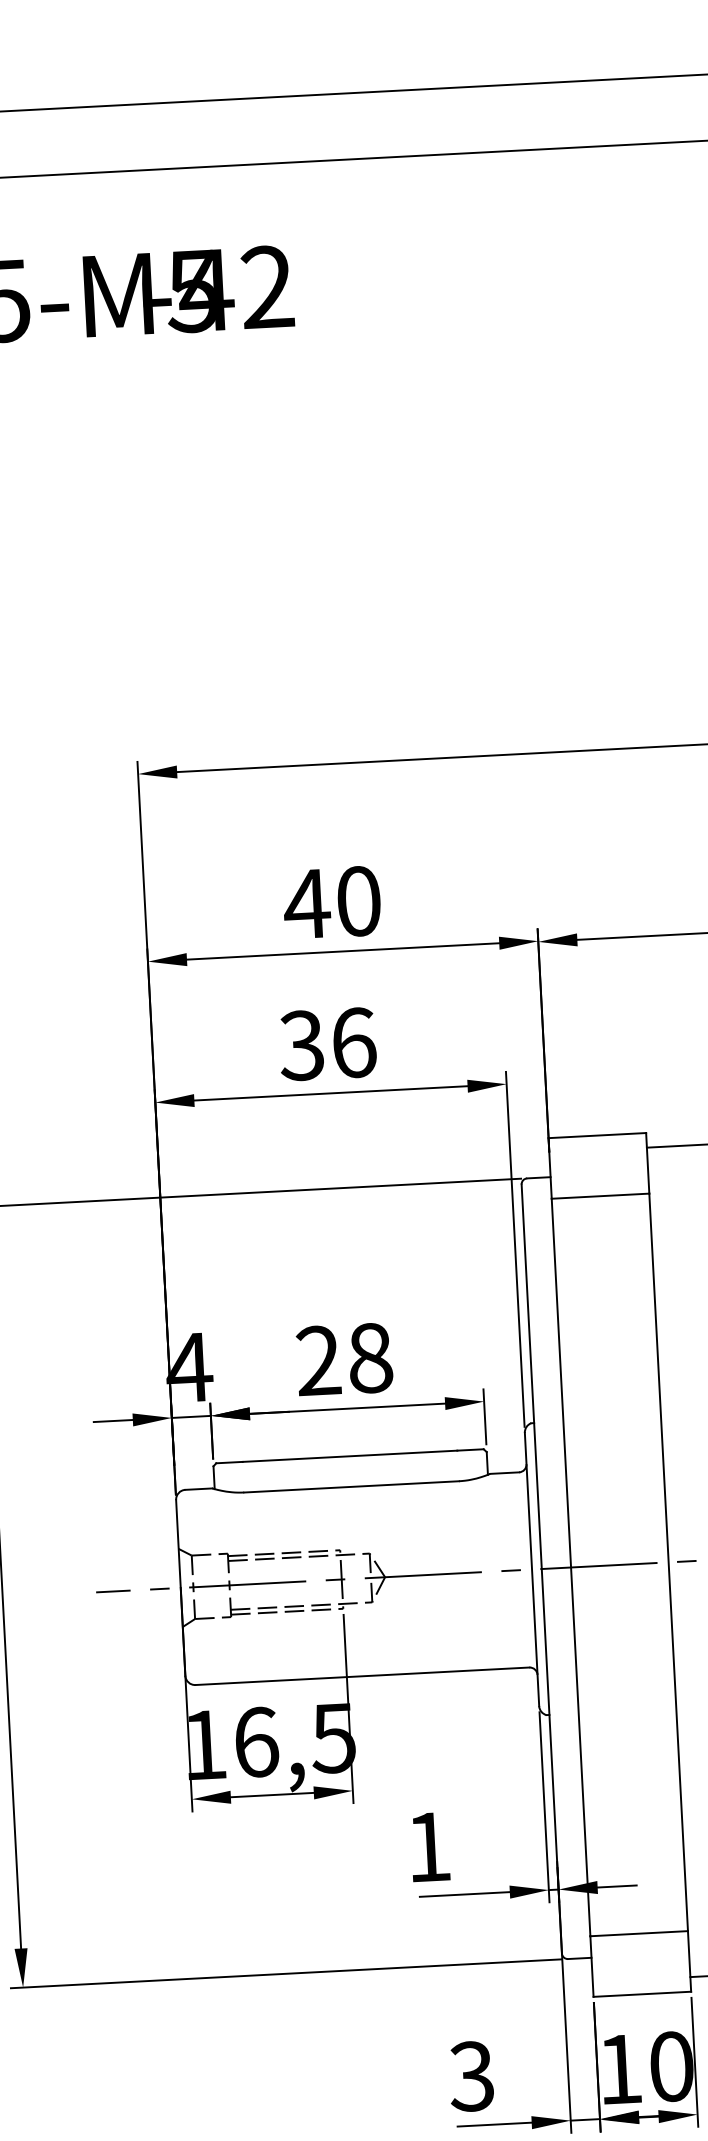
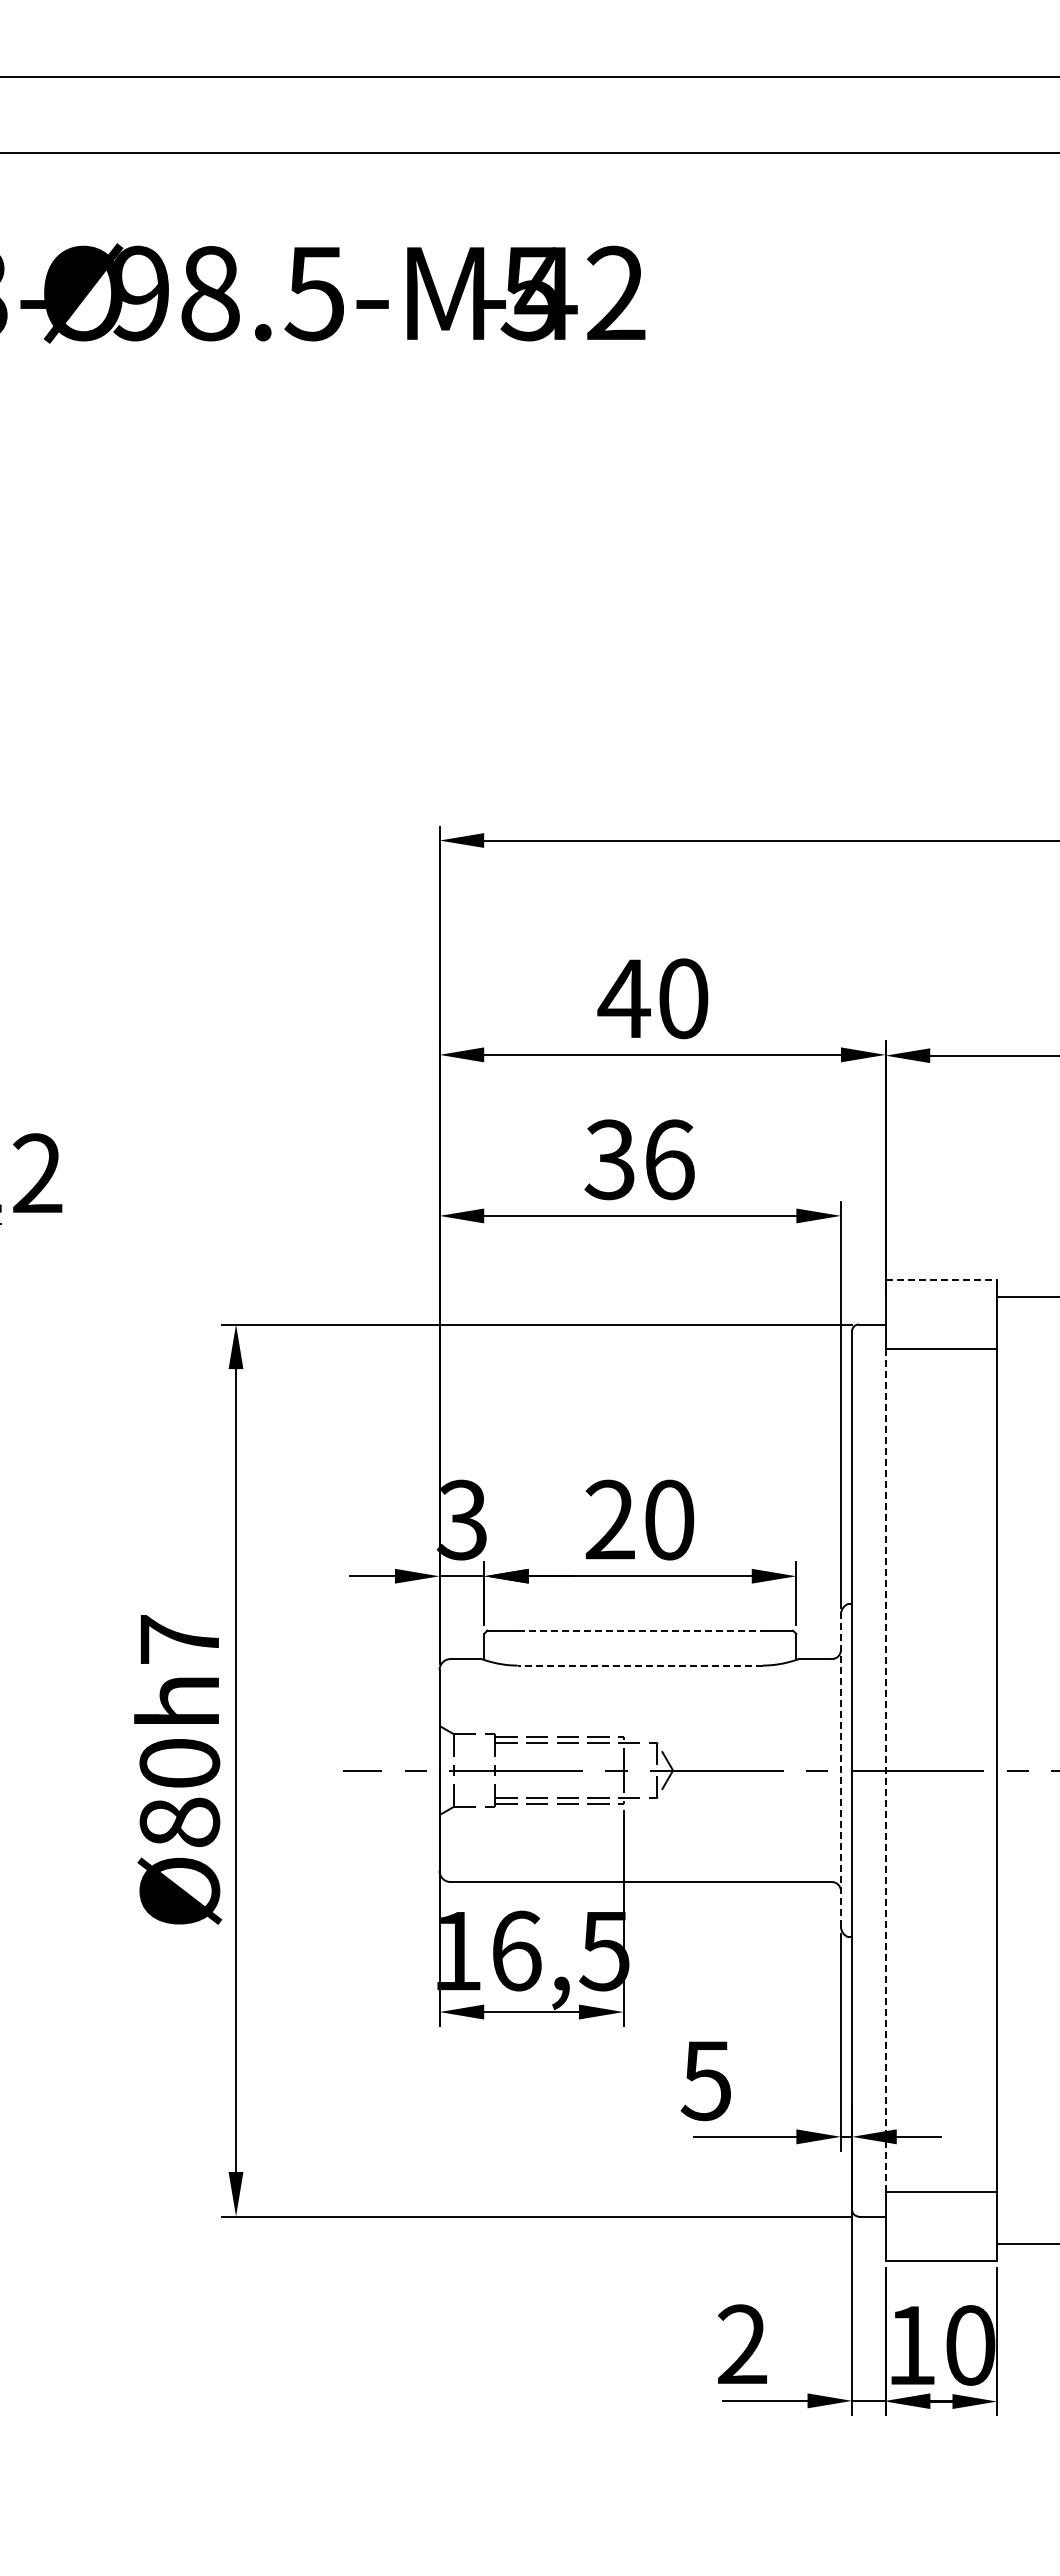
line: (597, 1135) -> (941, 1279), solid -> dashed
text: (370, 1357) -> (669, 1519), 28 -> 20
text: (189, 1367) -> (462, 1519), 4 -> 3
line: (350, 1456) -> (640, 1630), solid -> dashed
line: (351, 1486) -> (640, 1665), solid -> dashed
line: (571, 1567) -> (885, 1770), solid -> dashed
line: (531, 1569) -> (840, 1770), solid -> dashed
text: (427, 1847) -> (705, 2081), 1 -> 5
text: (471, 2076) -> (741, 2344), 3 -> 2

